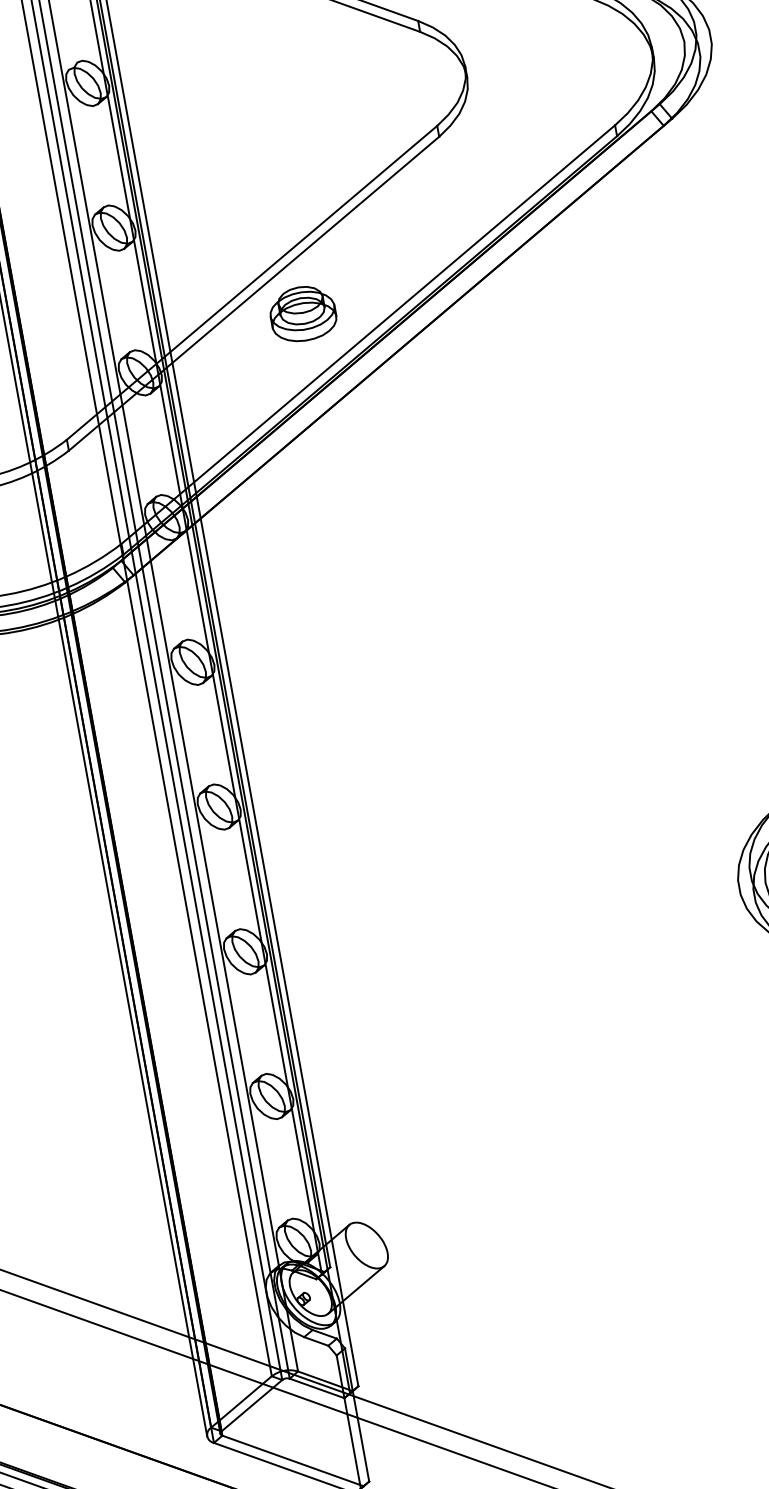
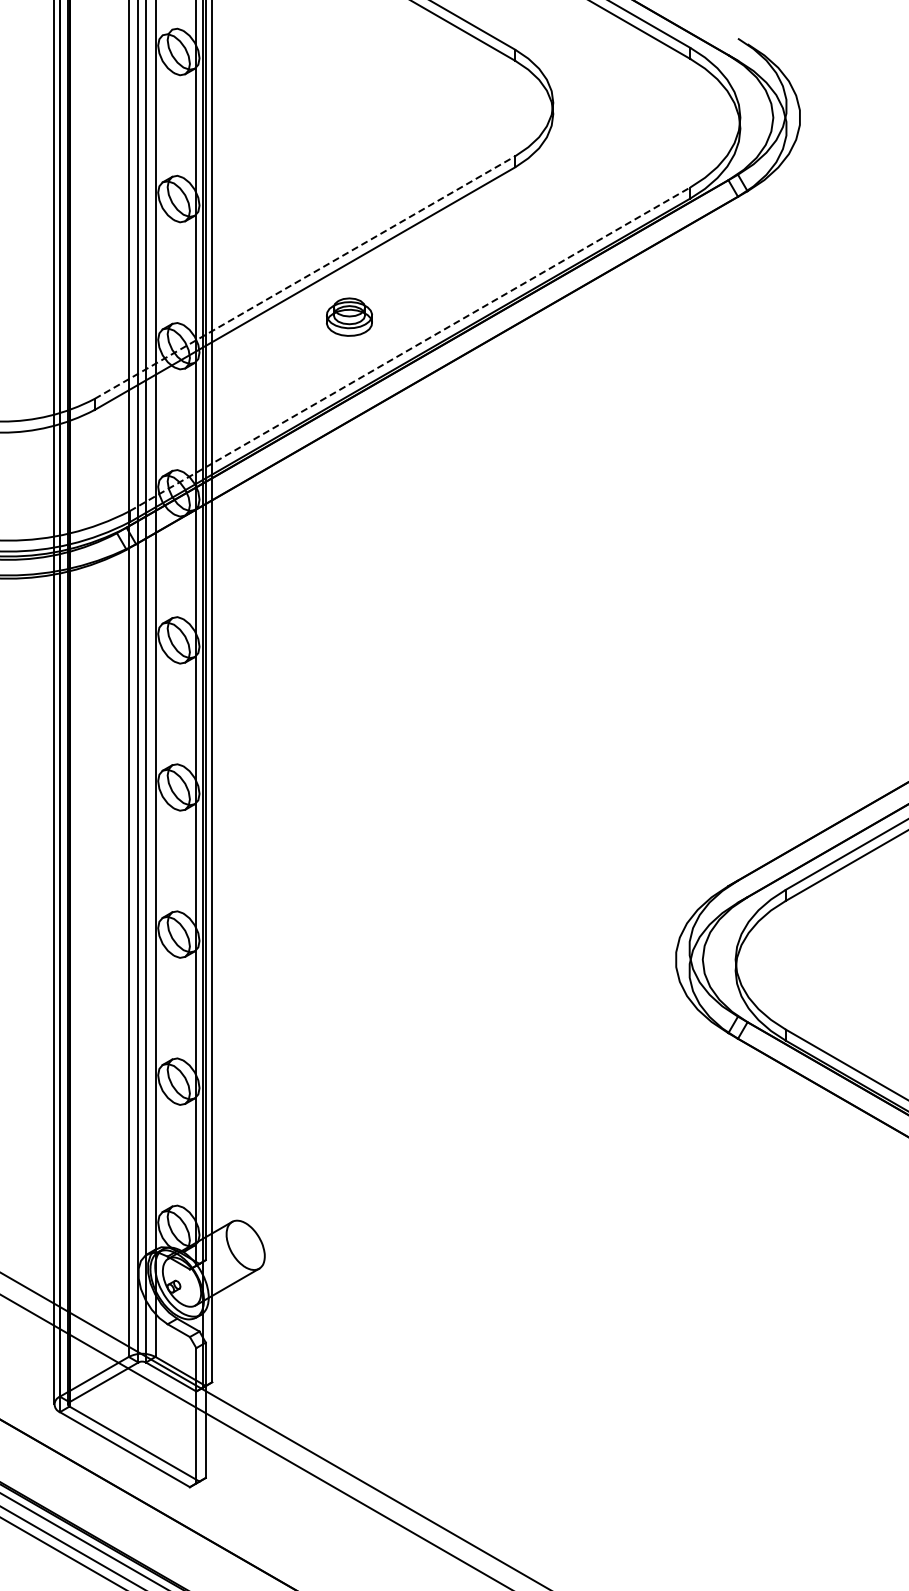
line: (251, 282) -> (304, 277), solid -> dashed
part: (302, 313) -> (349, 316), size x0.7
line: (367, 334) -> (409, 349), solid -> dashed

